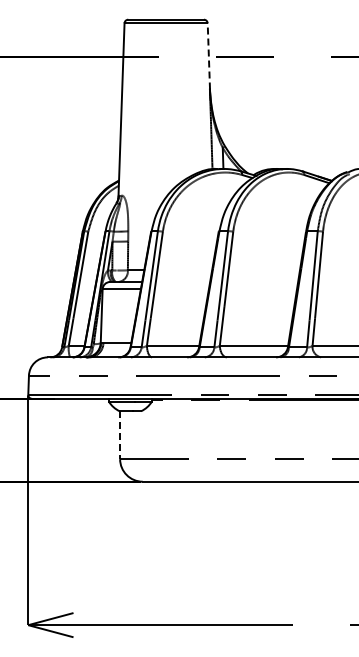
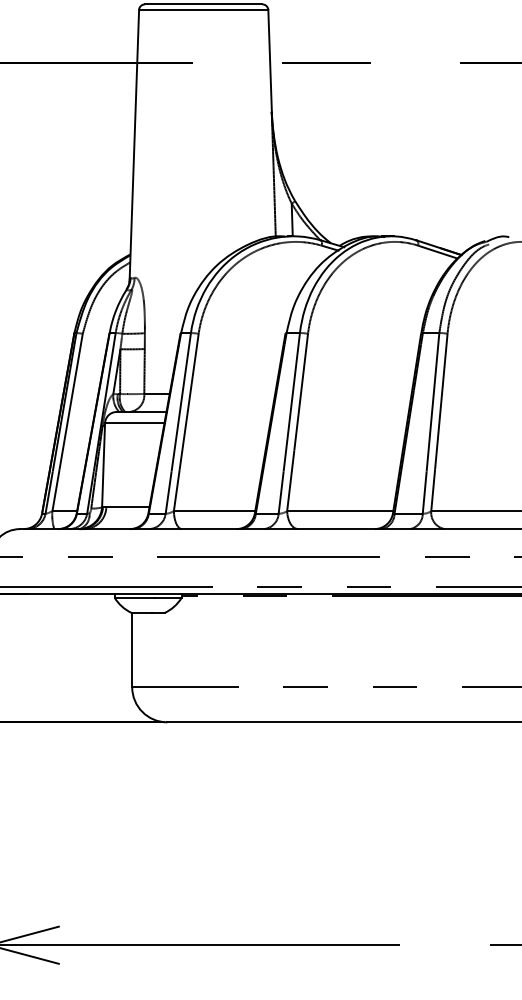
line: (208, 55) -> (269, 60), dashed -> solid
line: (120, 435) -> (132, 650), dashed -> solid

